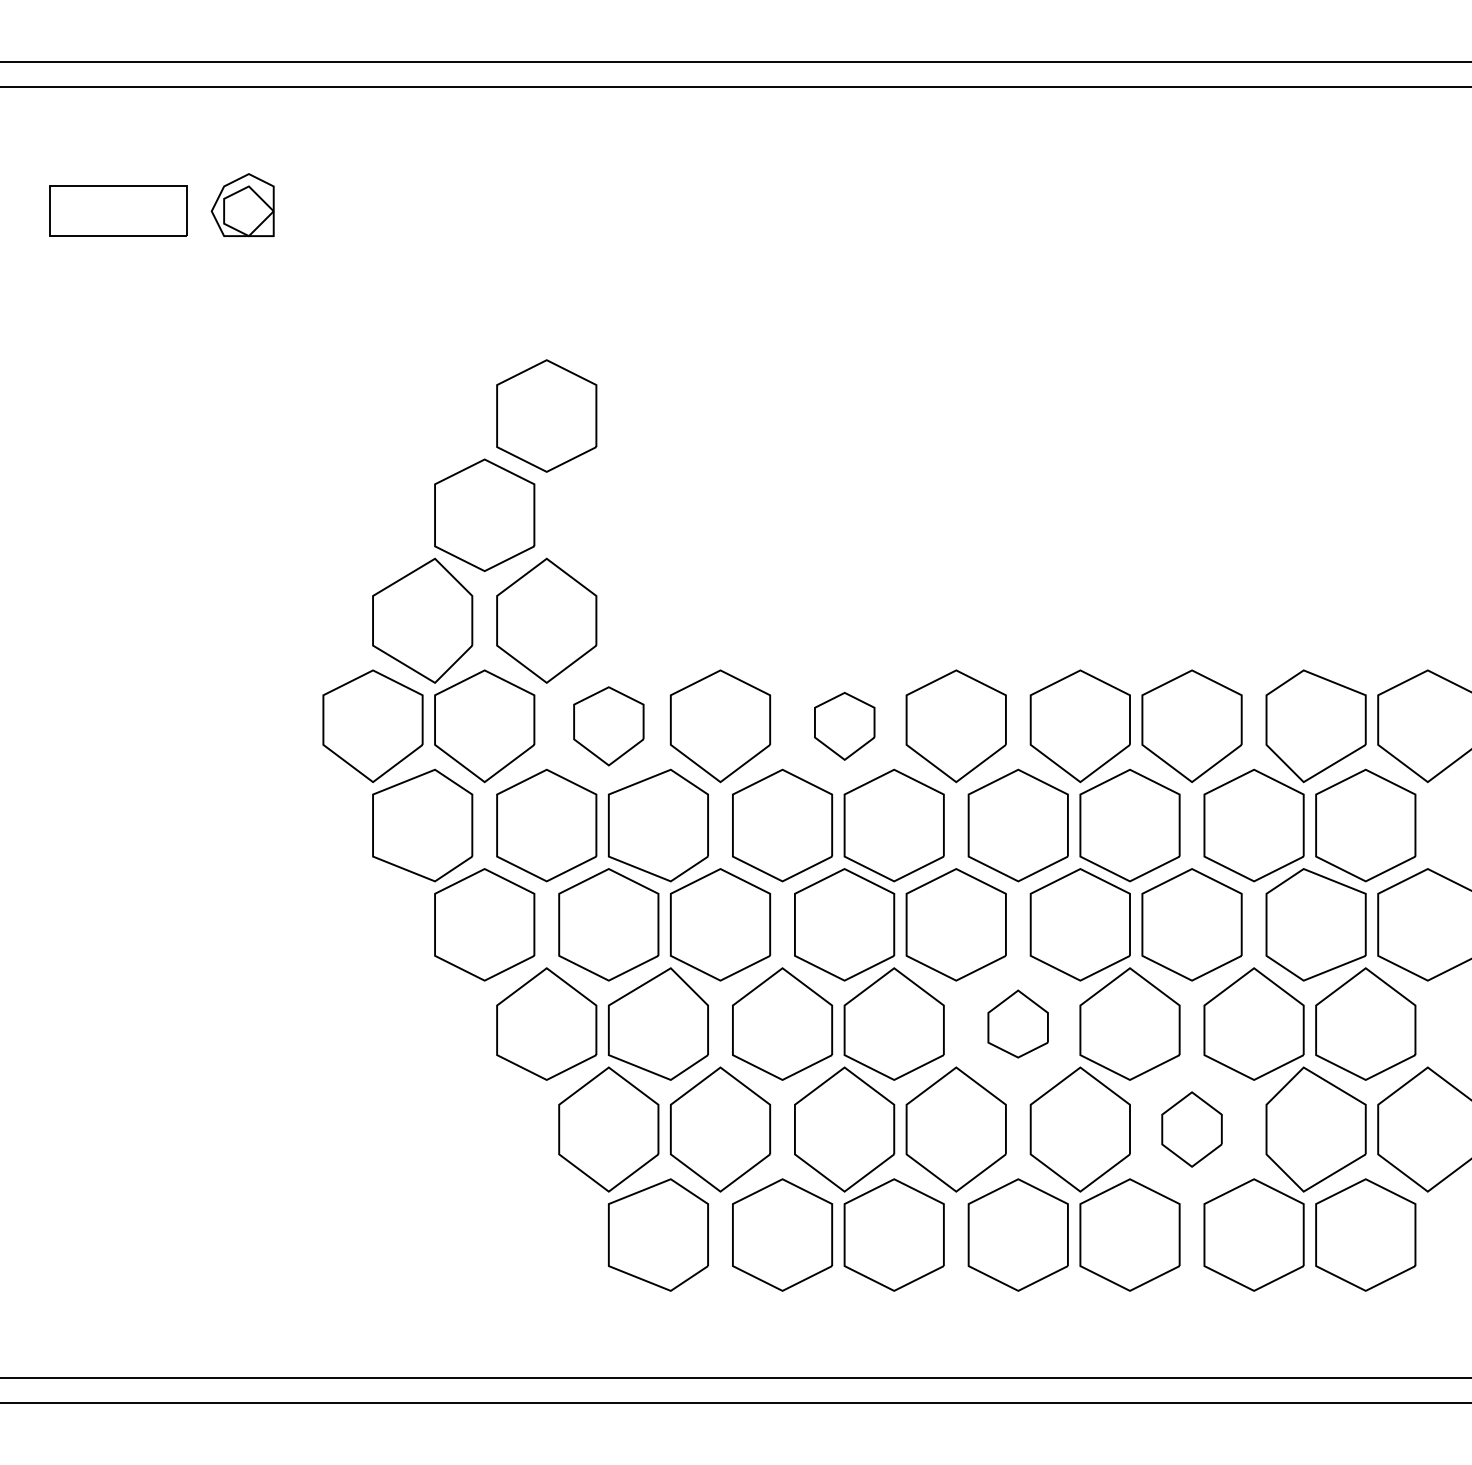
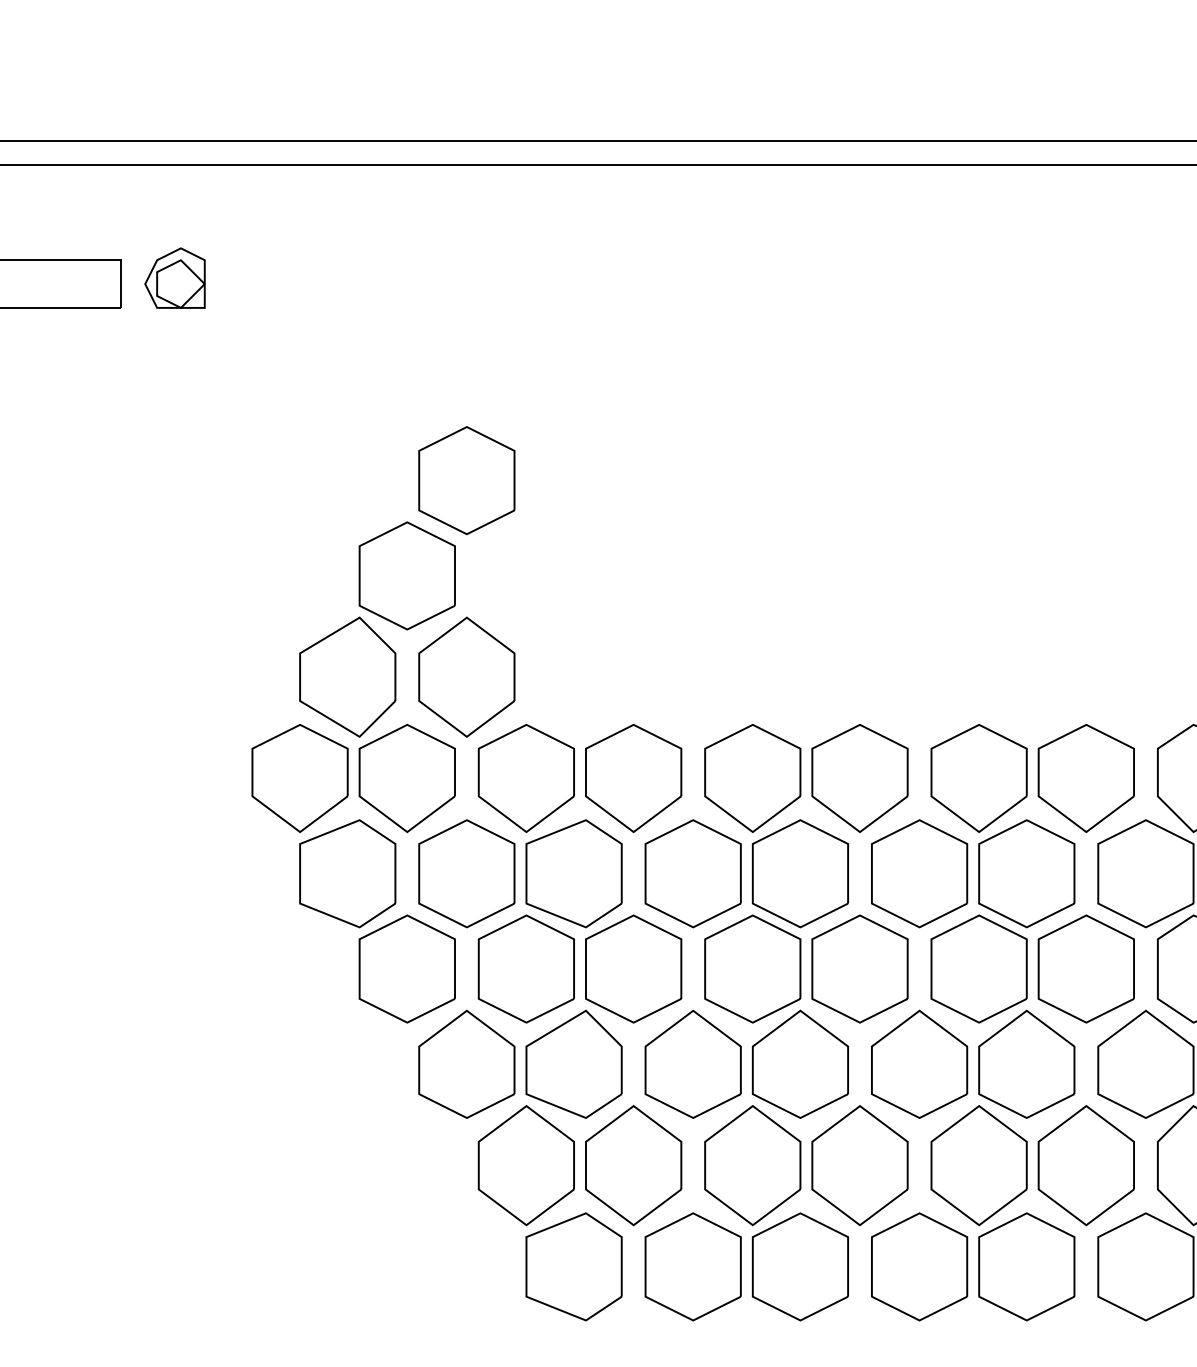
part: (608, 726) -> (526, 778), size x1.43
part: (844, 726) -> (752, 778), size x1.67
part: (1017, 1023) -> (918, 1063), size x1.67
part: (1191, 1129) -> (1085, 1165), size x1.67

